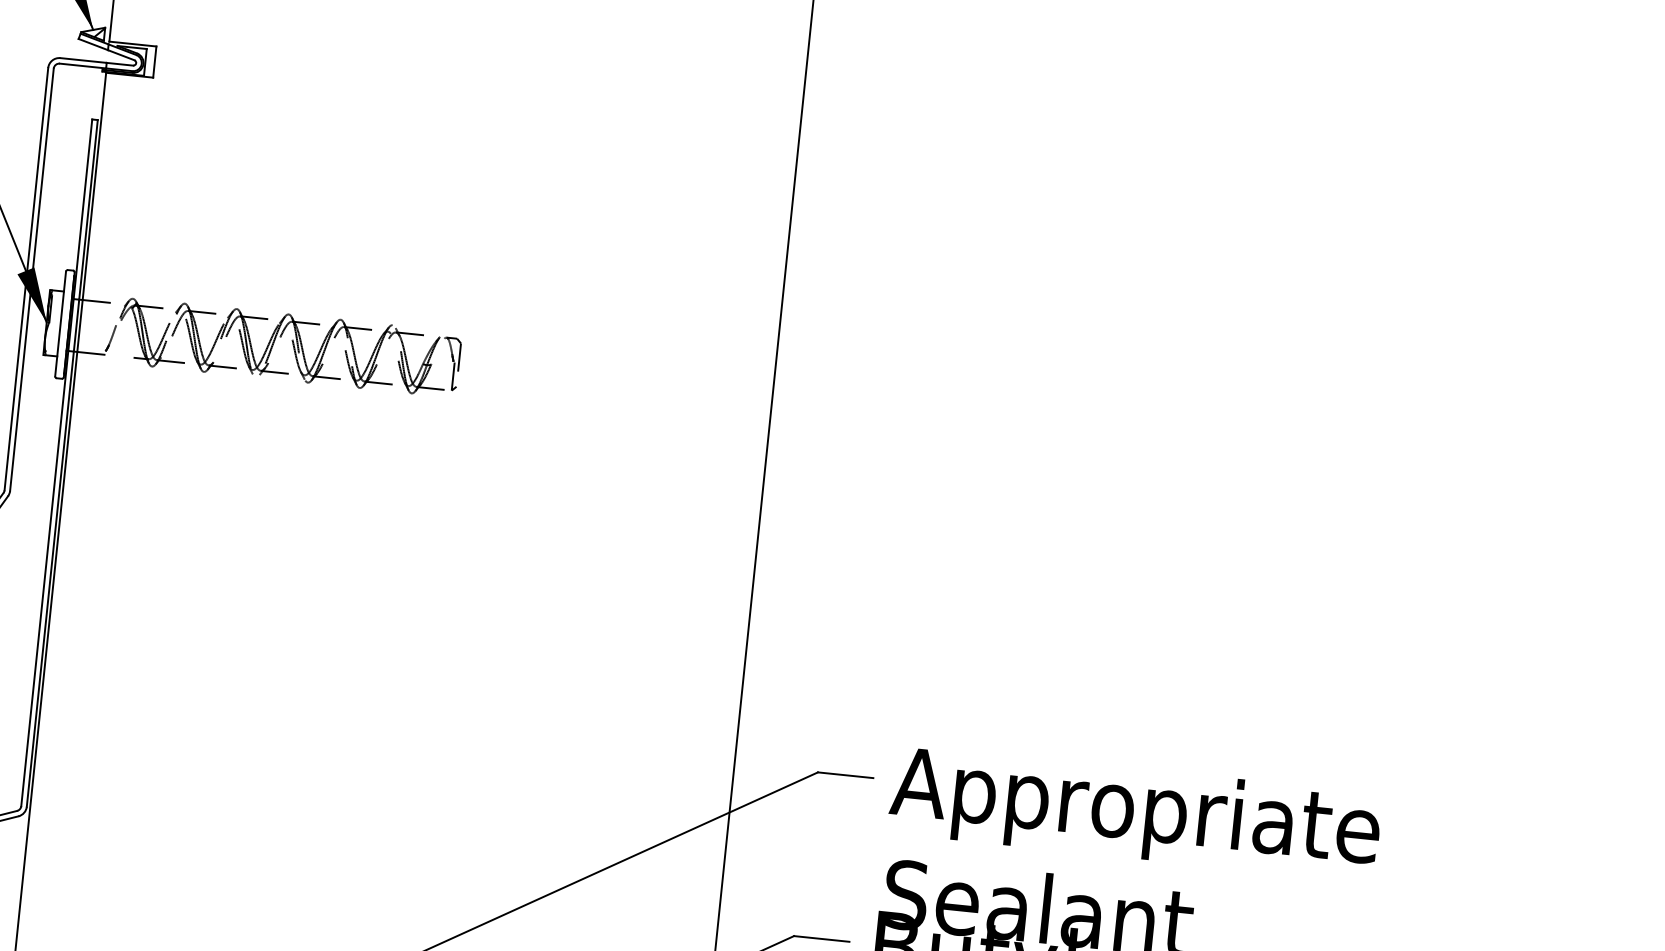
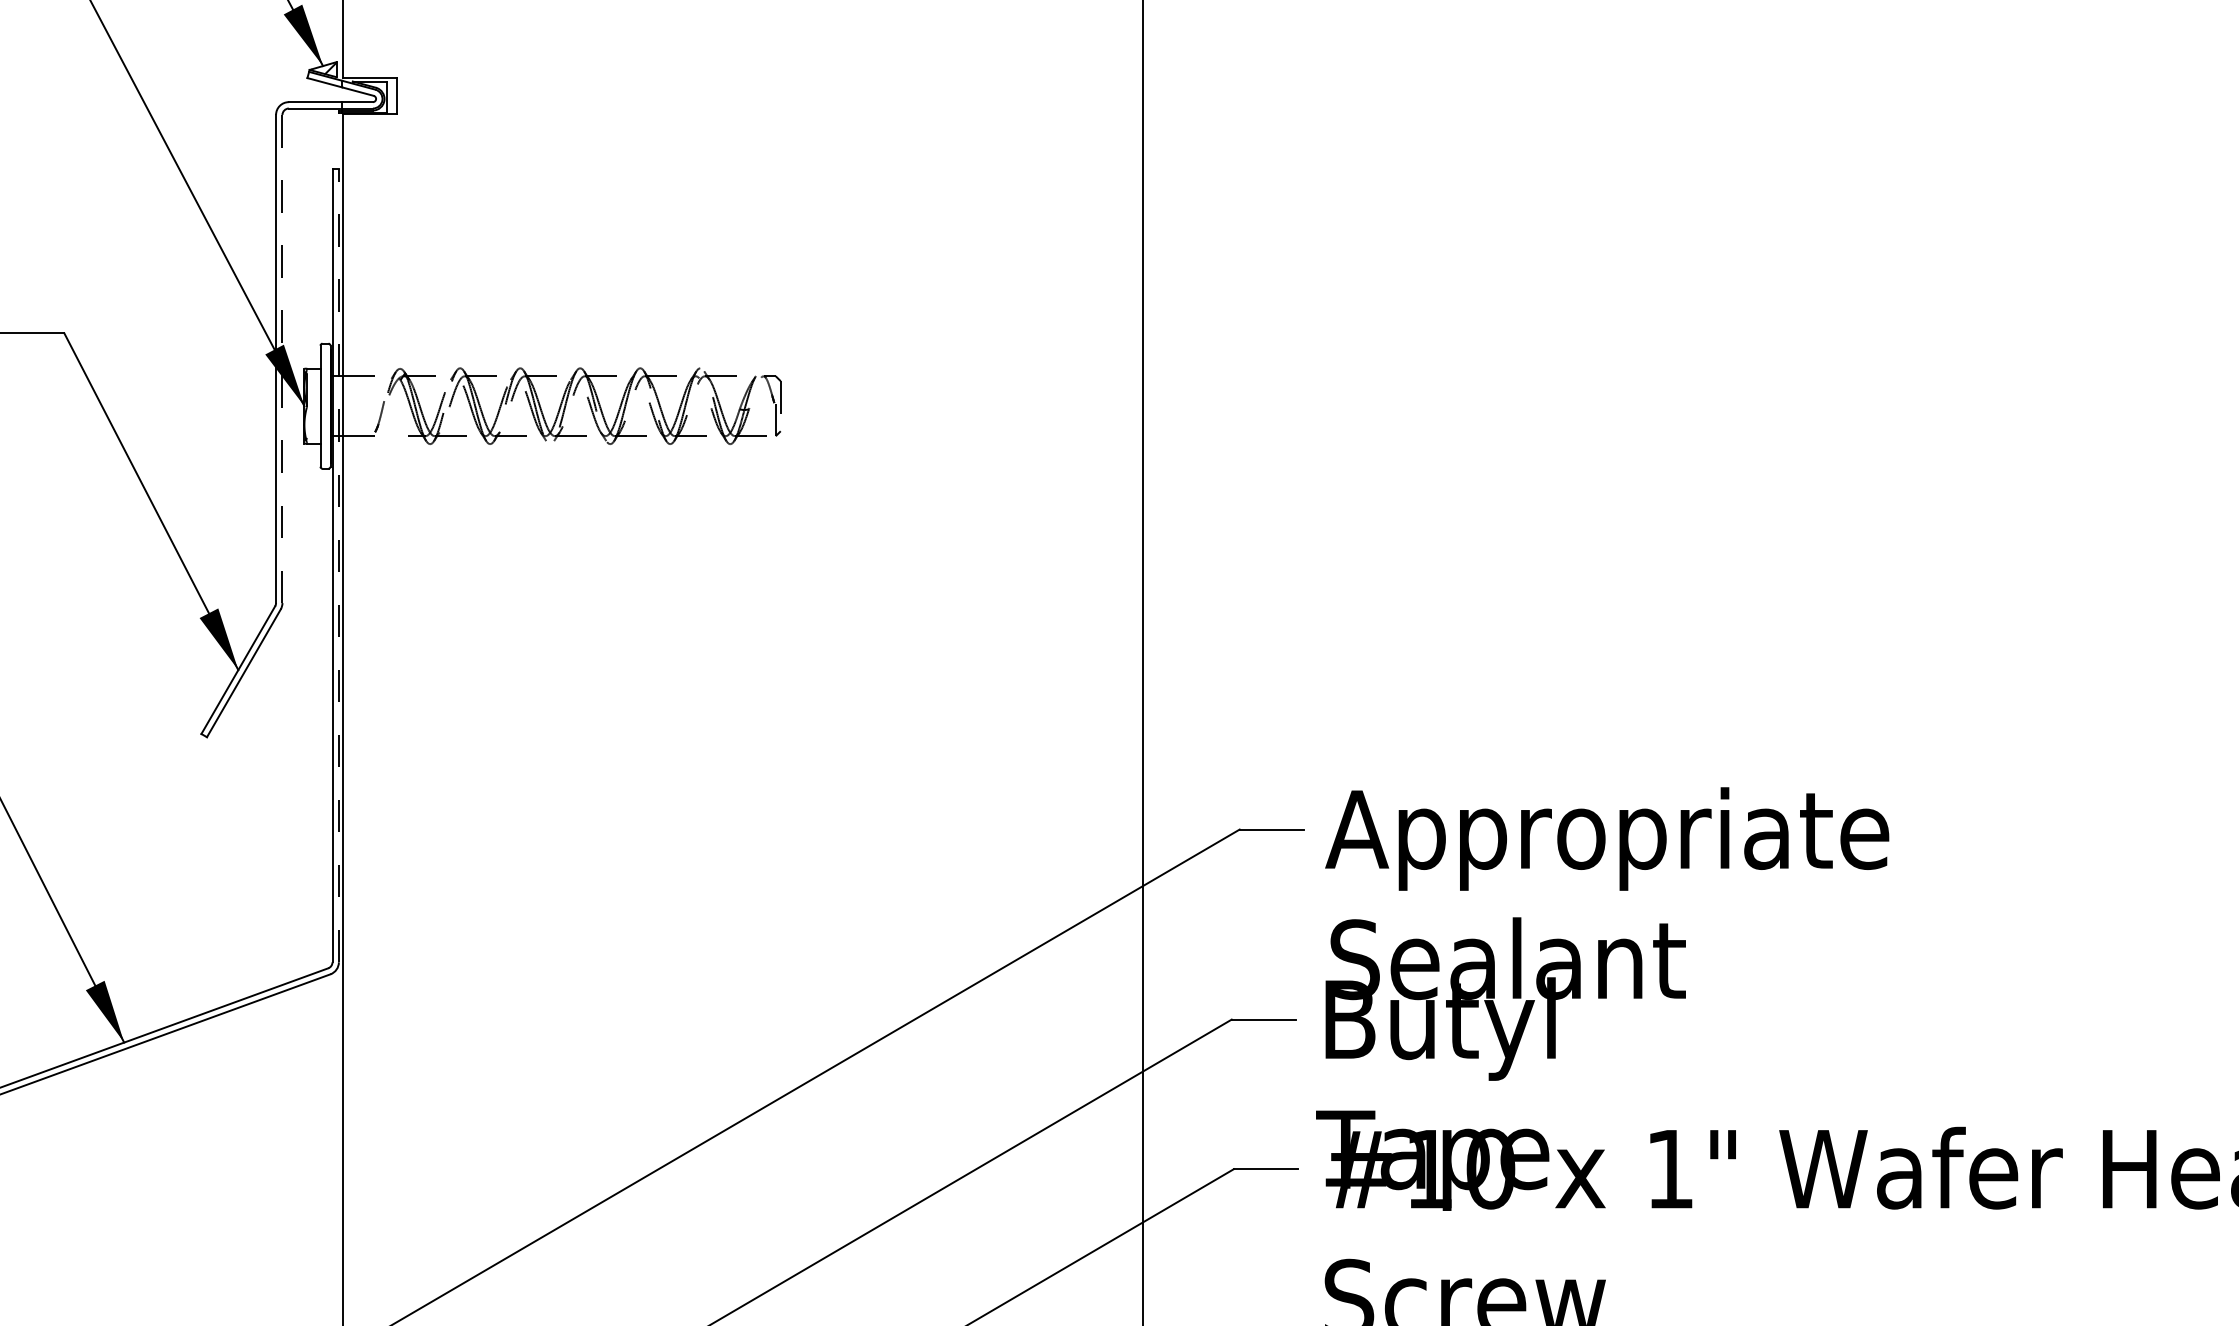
line: (32, 279) -> (282, 358), solid -> dashed
line: (61, 463) -> (338, 565), solid -> dashed

